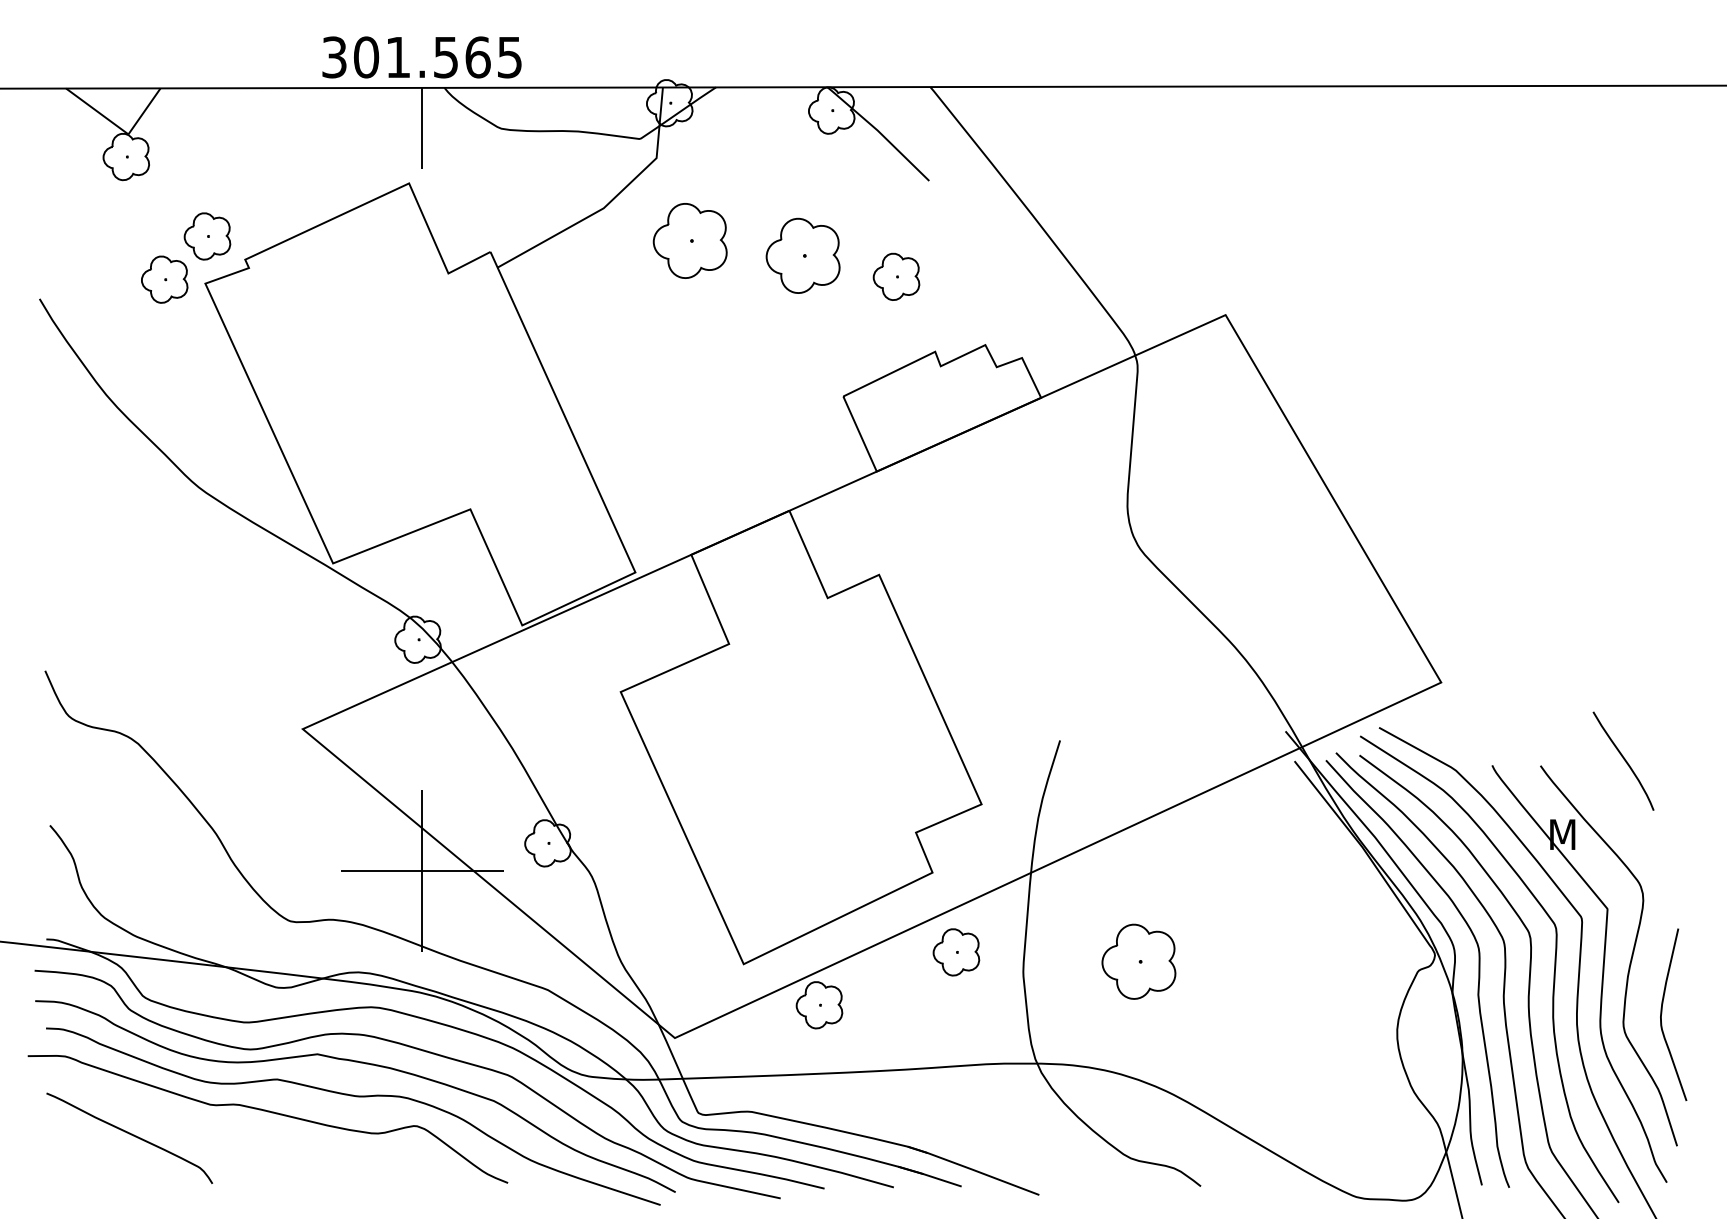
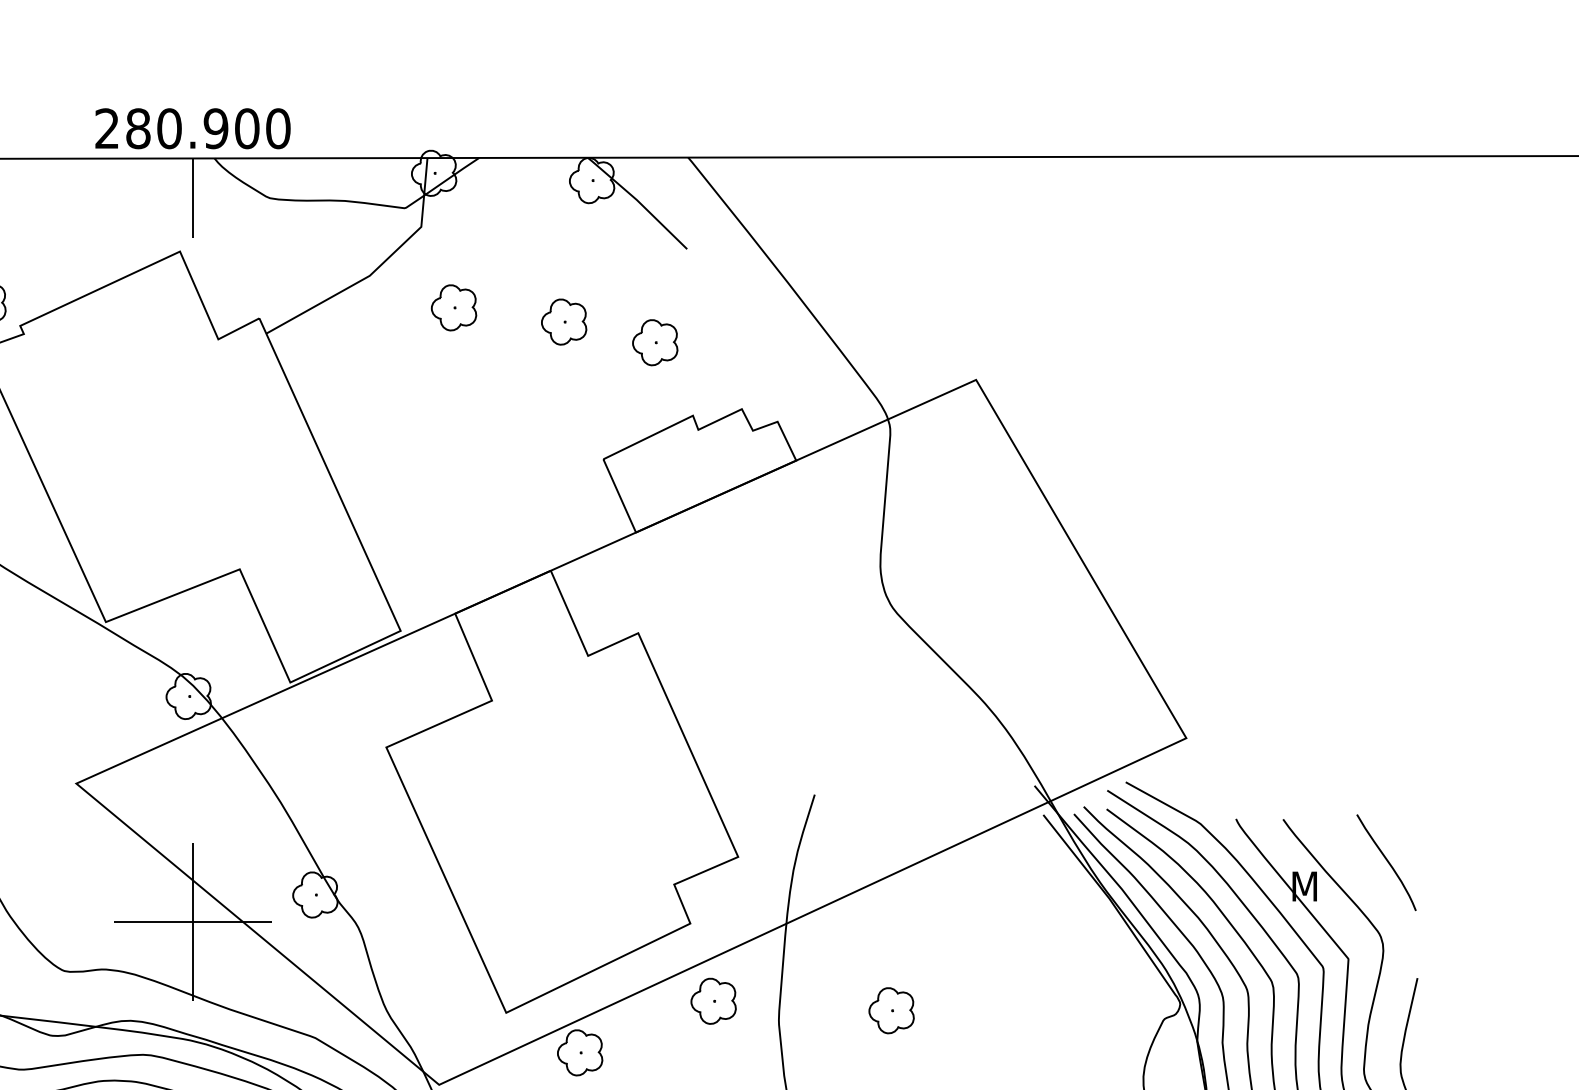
text: (422, 57) -> (193, 128), 301.565 -> 280.900
part: (689, 241) -> (453, 308), size x0.62
part: (802, 255) -> (563, 321), size x0.62
curve: (1623, 759) -> (1386, 861), moved
part: (1138, 962) -> (891, 1011), size x0.62

